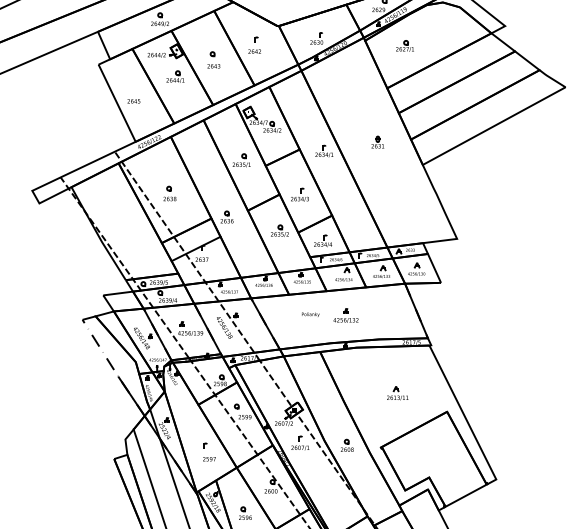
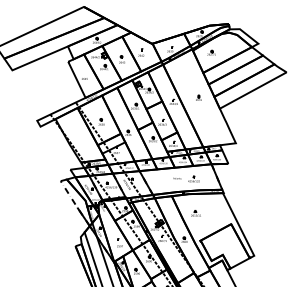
part: (330, 314) -> (186, 178), moved
part: (396, 393) -> (195, 213), moved

